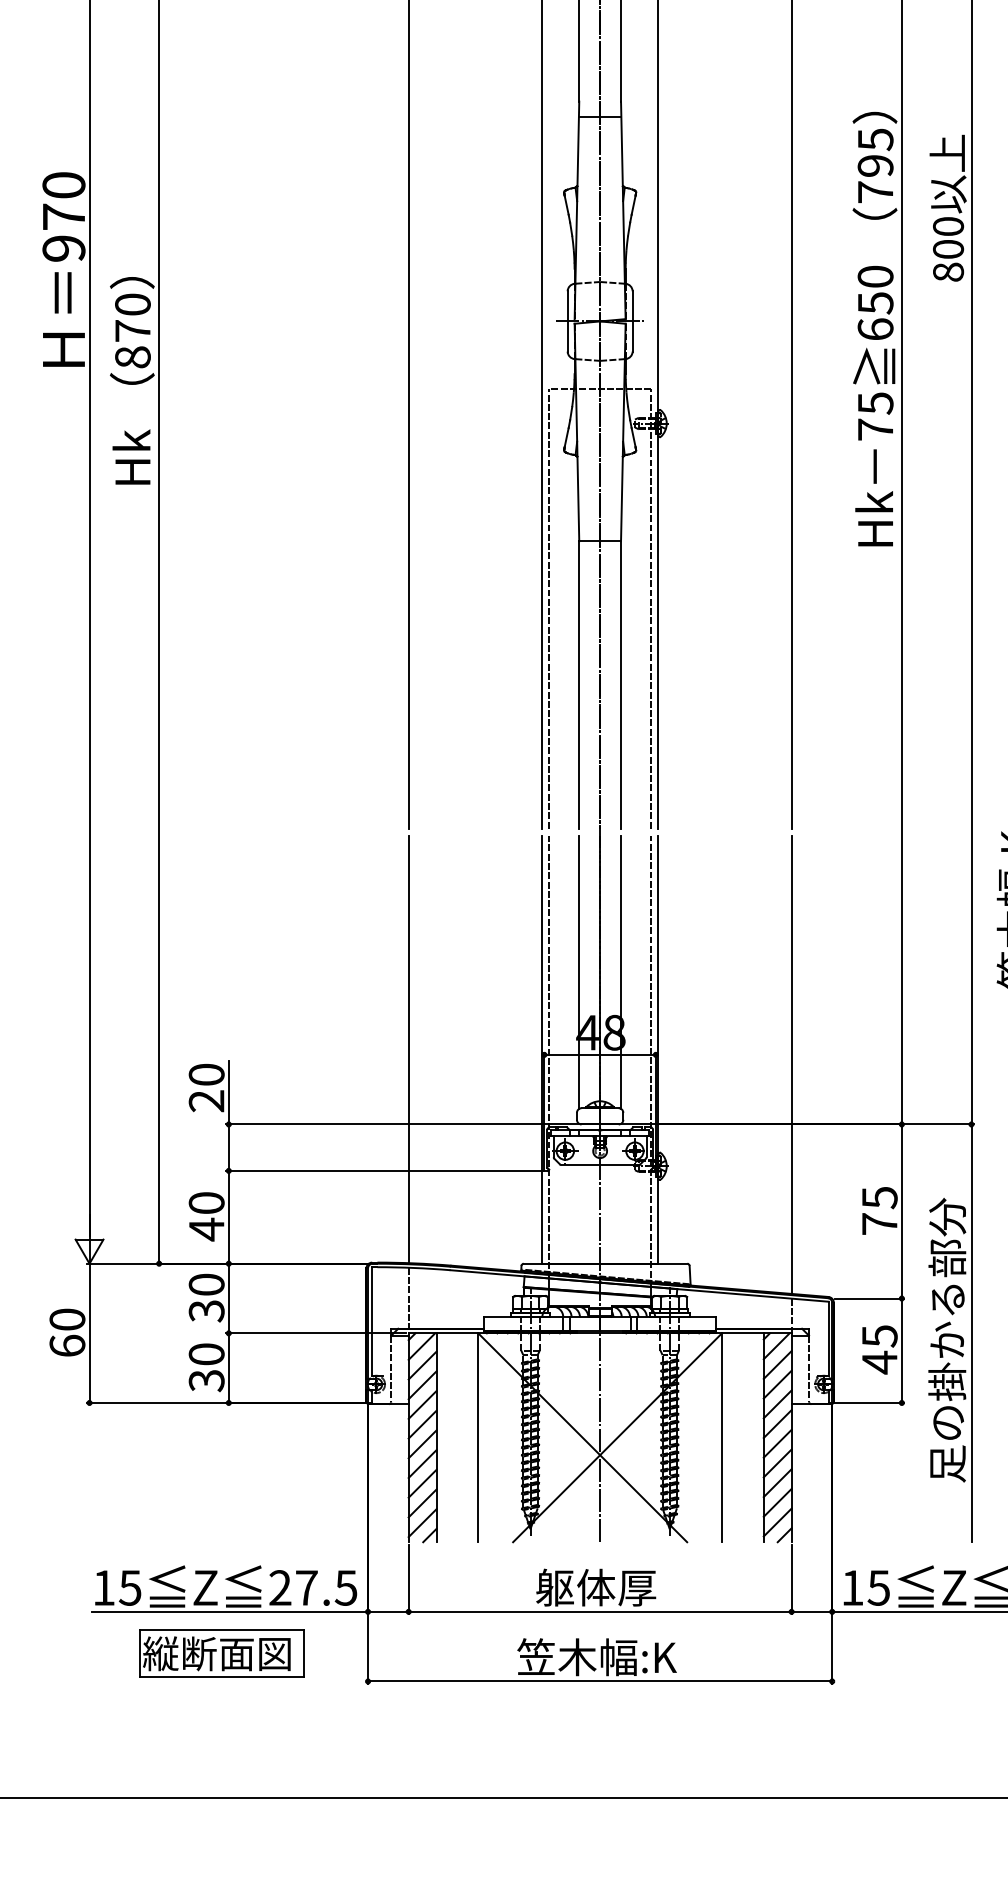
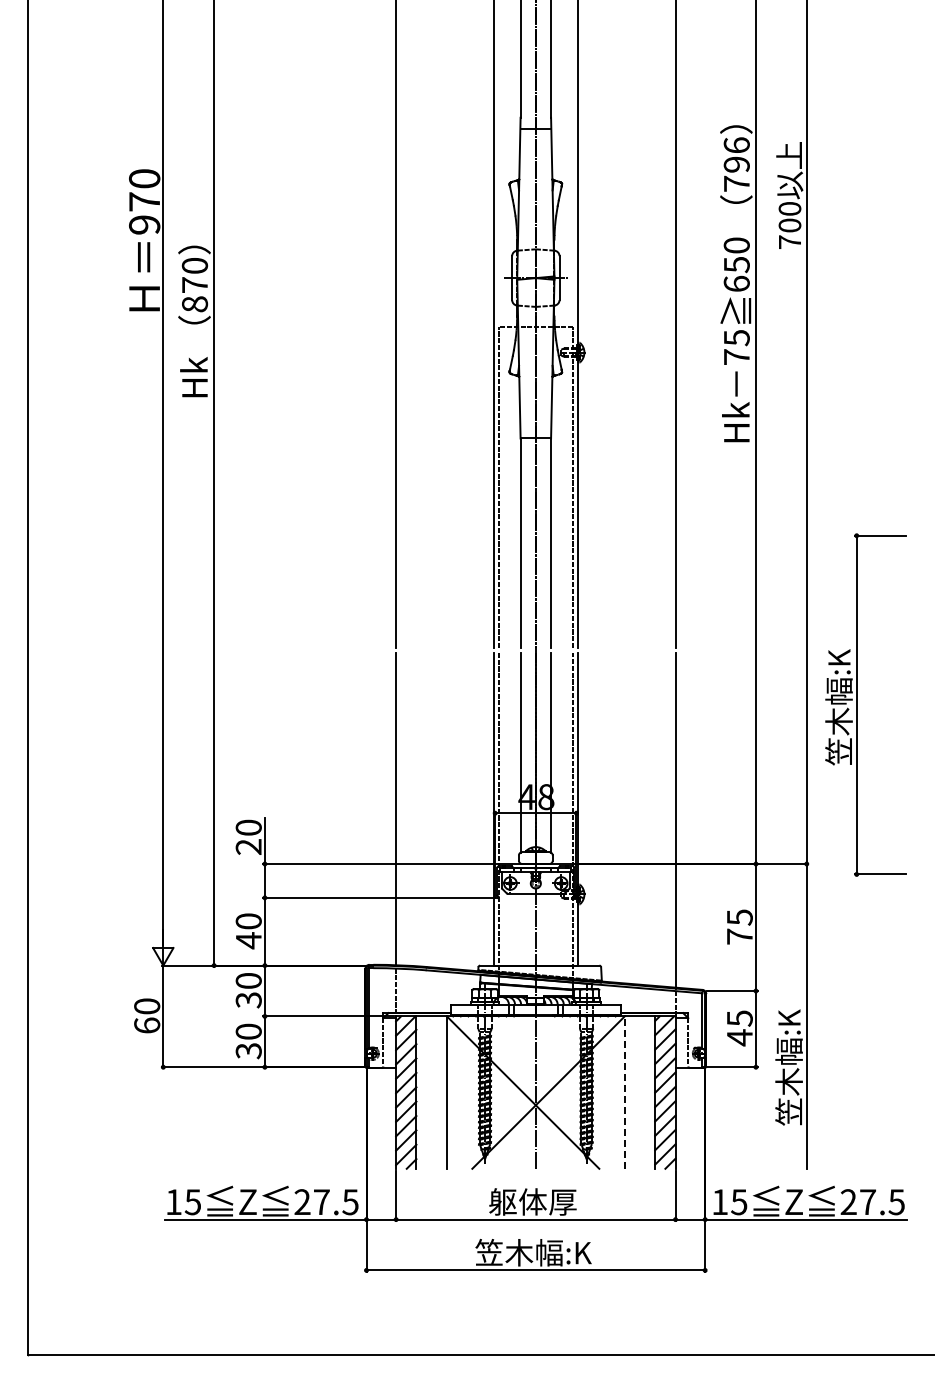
text: (875, 139) -> (736, 145), 795 -> 796
text: (947, 272) -> (789, 242), 800 -> 700
text: (946, 1340) -> (788, 1021), 足の掛かる部分 -> 笠木幅:K
line: (721, 1437) -> (624, 1092), solid -> dashed
part: (221, 1652) -> (259, 1249), removed

